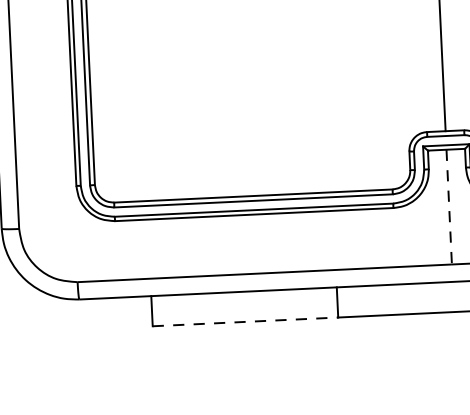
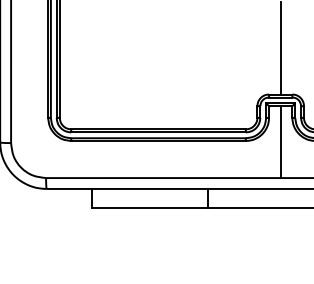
line: (448, 207) -> (280, 142), dashed -> solid
line: (246, 321) -> (150, 207), dashed -> solid

